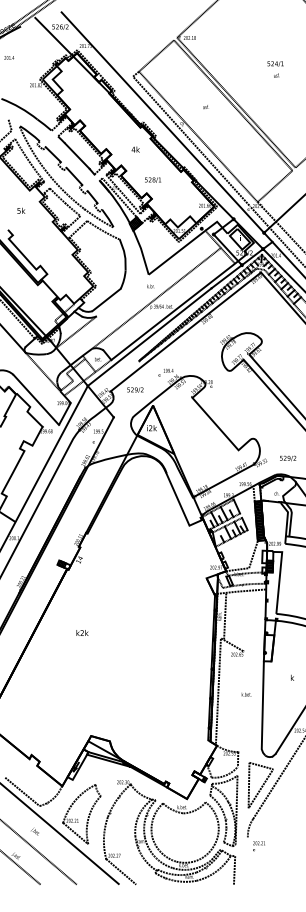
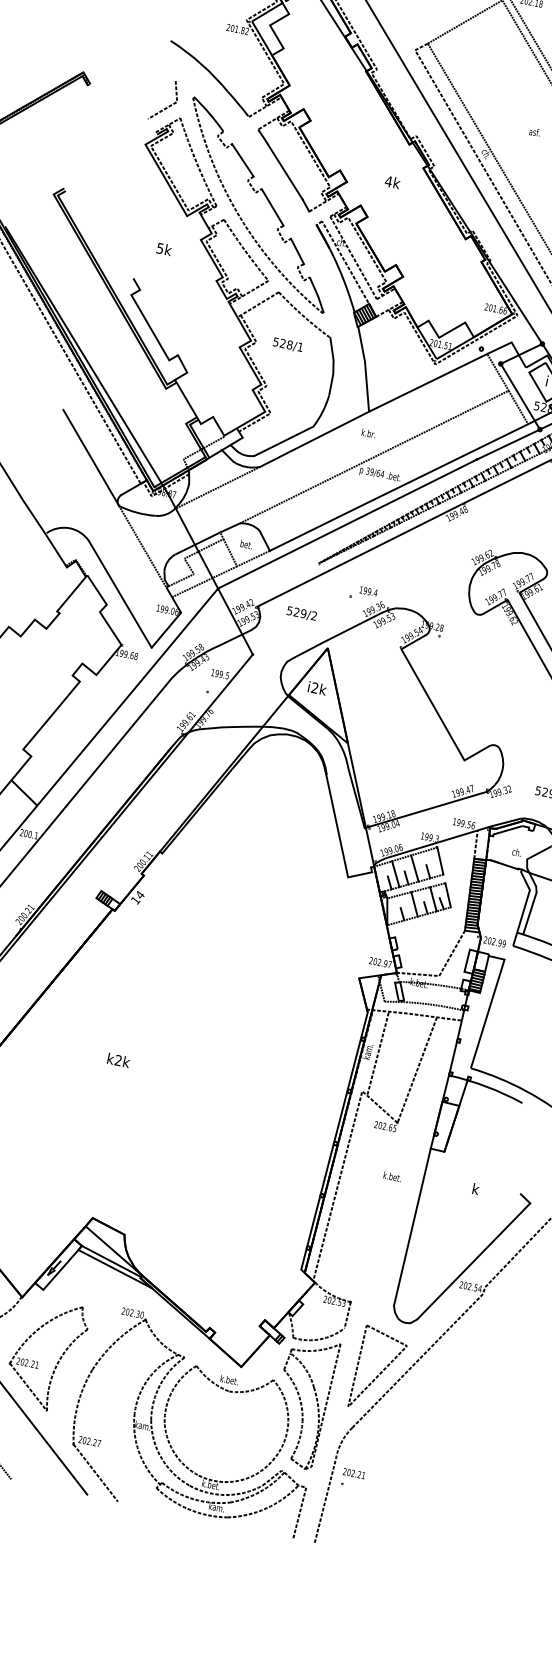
text: (153, 179) -> (289, 343), moved
line: (122, 295) -> (314, 439), added
line: (247, 620) -> (416, 1069), added
text: (82, 632) -> (119, 1059), moved
text: (246, 694) -> (392, 1176), moved
line: (246, 860) -> (324, 1499), added

